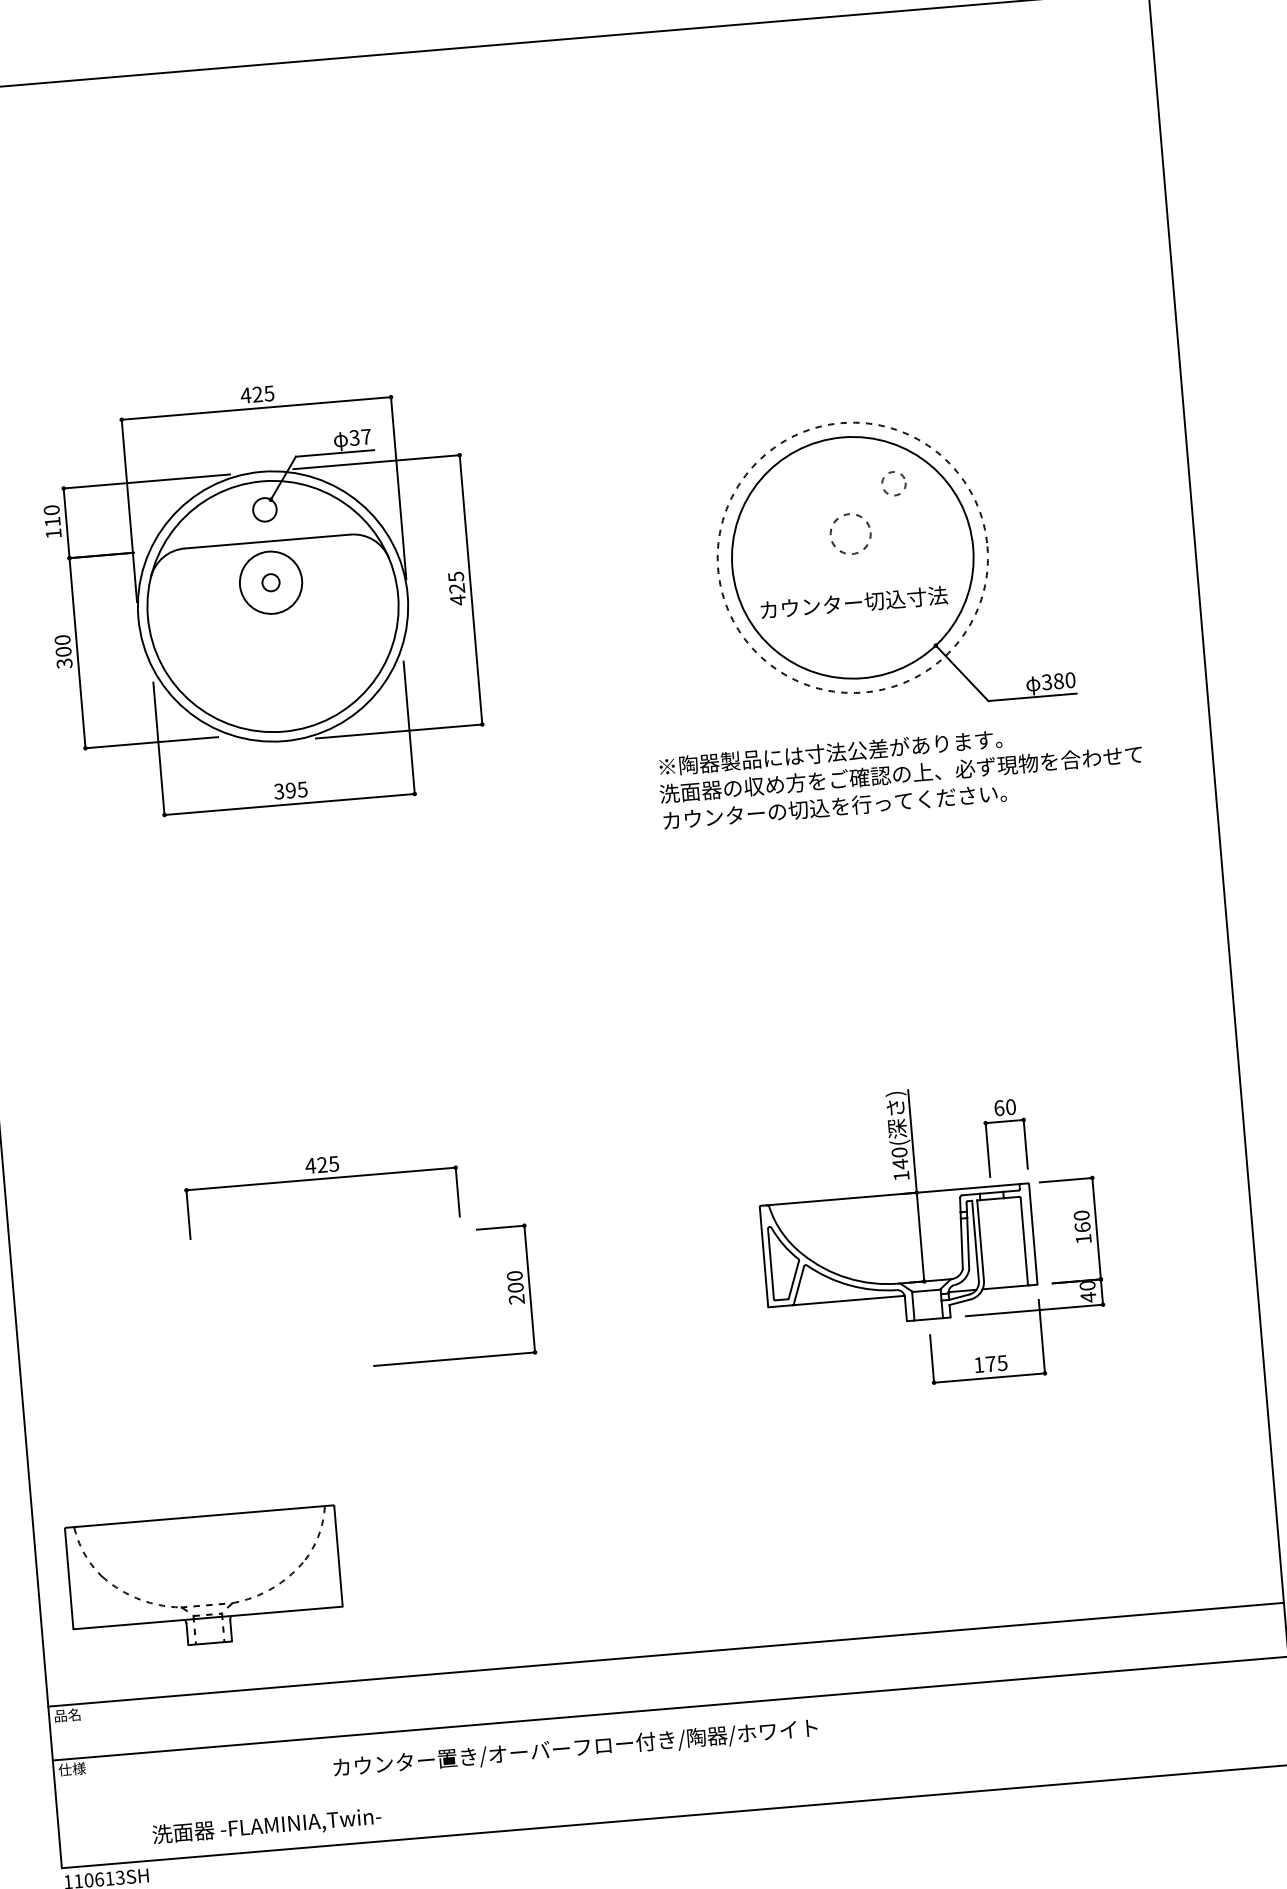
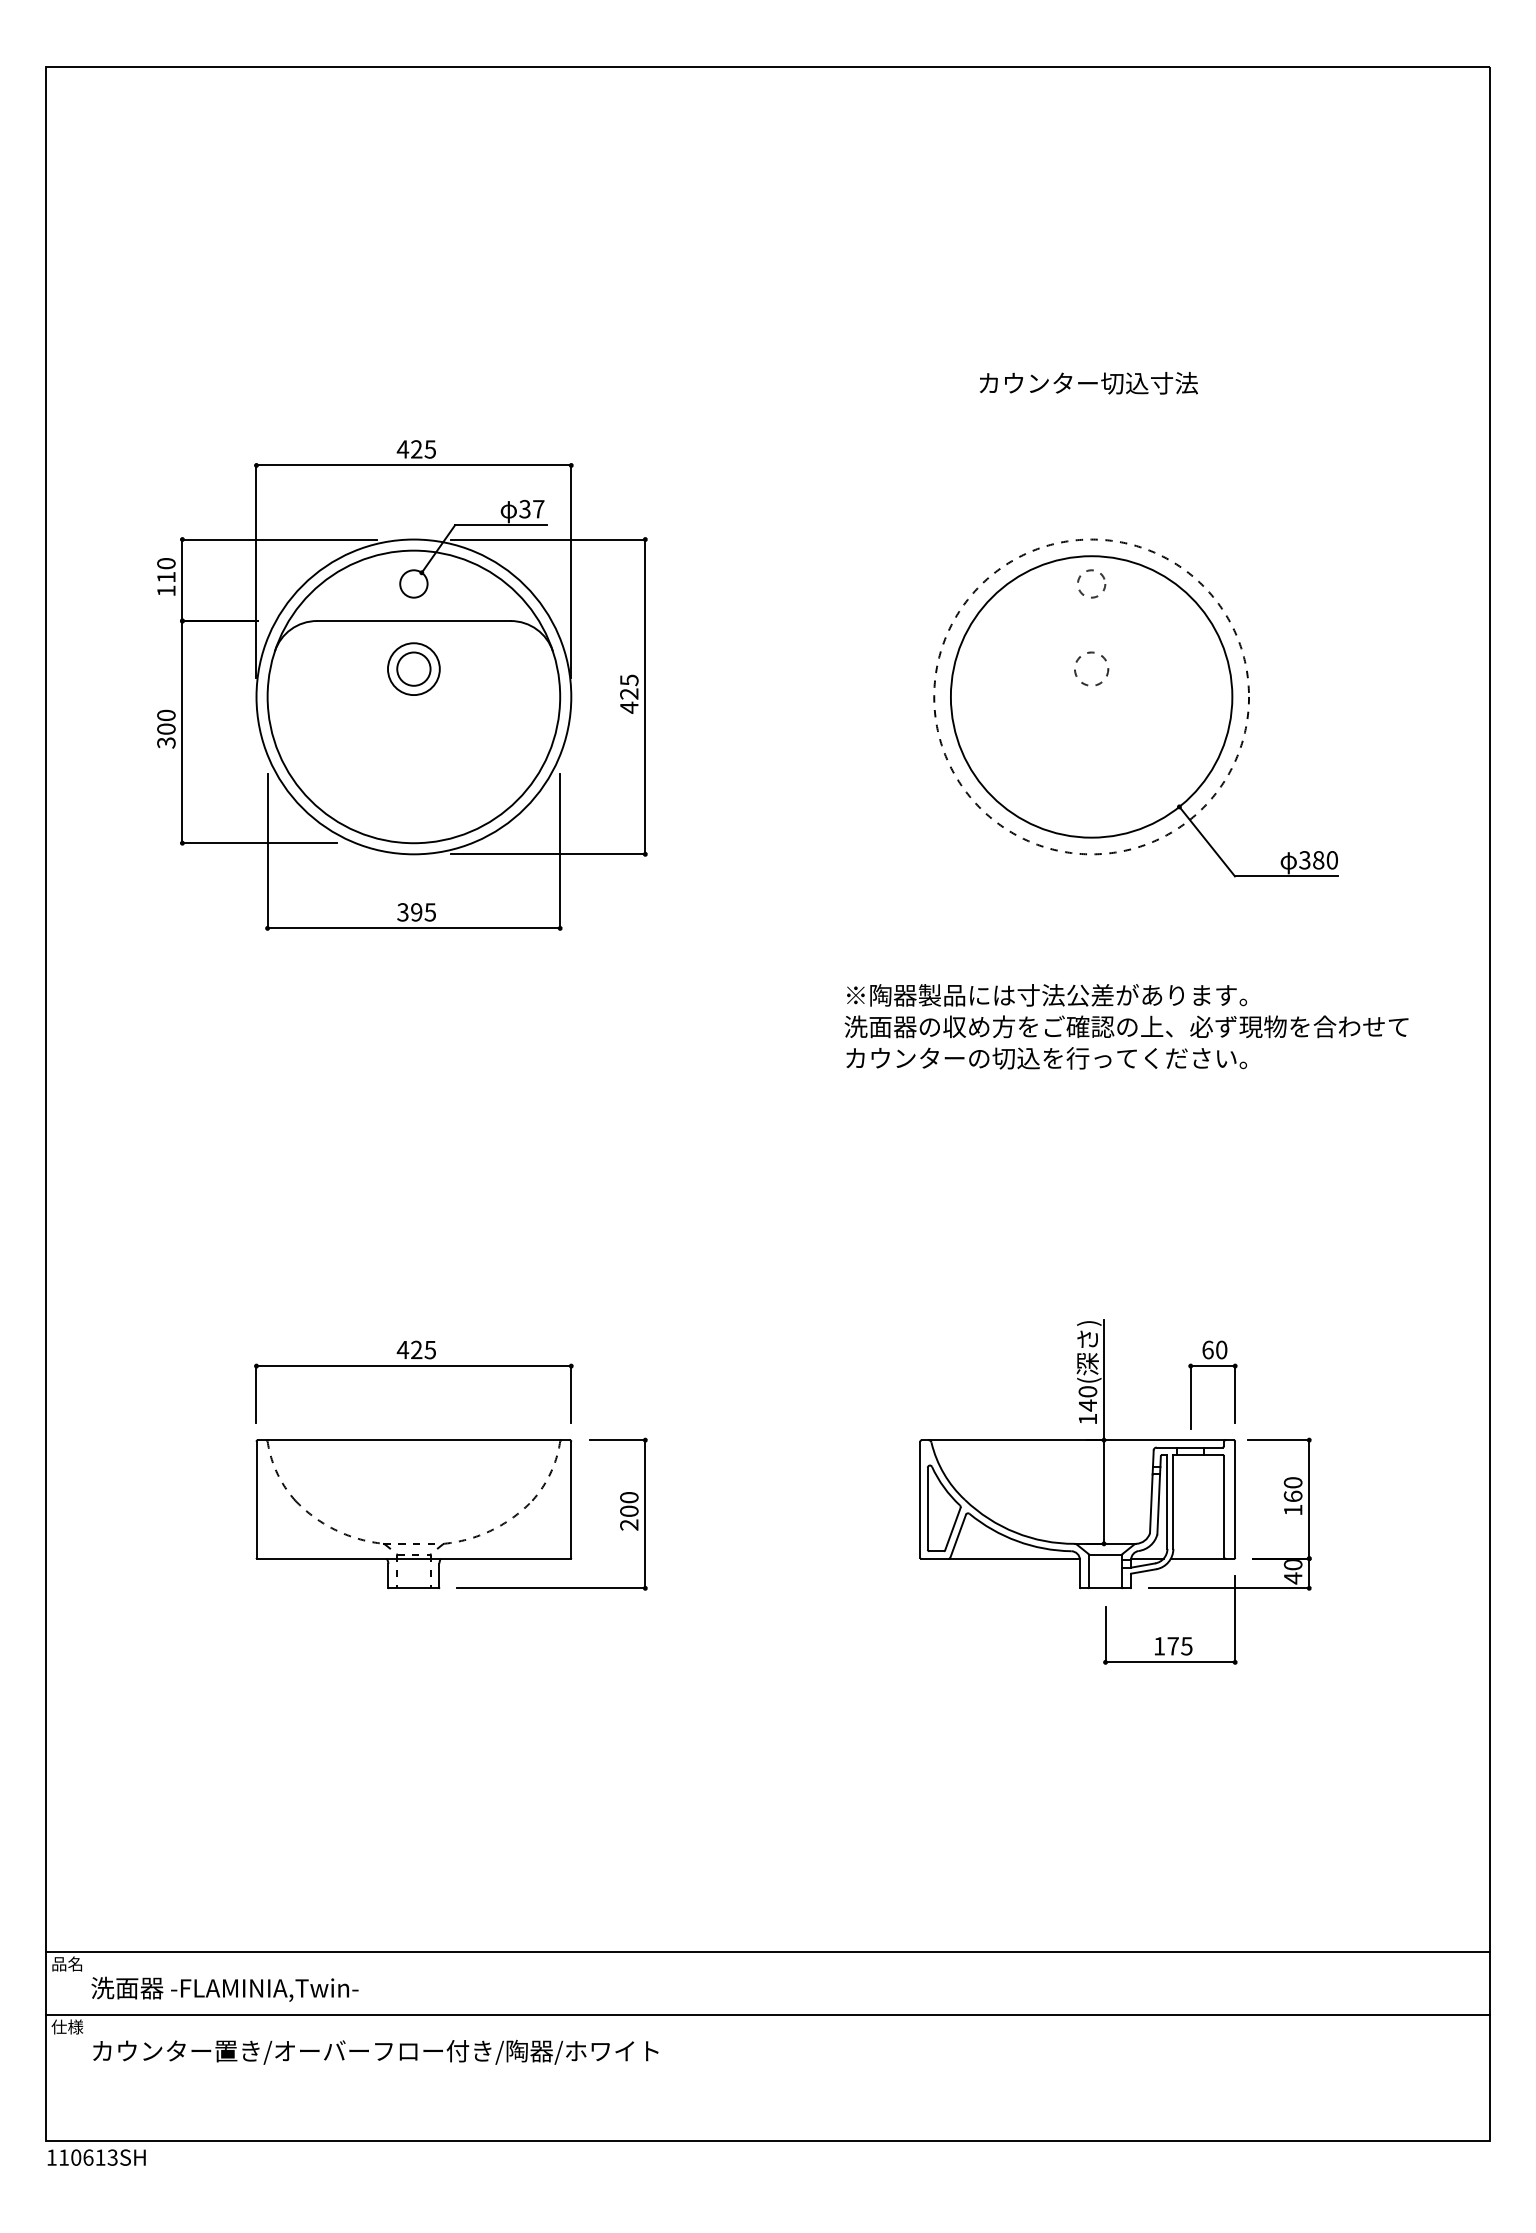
circle: (893, 483) -> (1091, 583), moved
circle: (850, 533) -> (1091, 668), size x0.71
circle: (270, 582) -> (413, 668), size x1.67
circle: (270, 583) -> (413, 669), size x0.71
text: (853, 603) -> (1088, 383), moved
text: (901, 773) -> (1126, 1026), moved
part: (204, 1580) -> (413, 1514), moved
text: (575, 1748) -> (375, 2051), moved
text: (266, 1825) -> (224, 1988), moved

